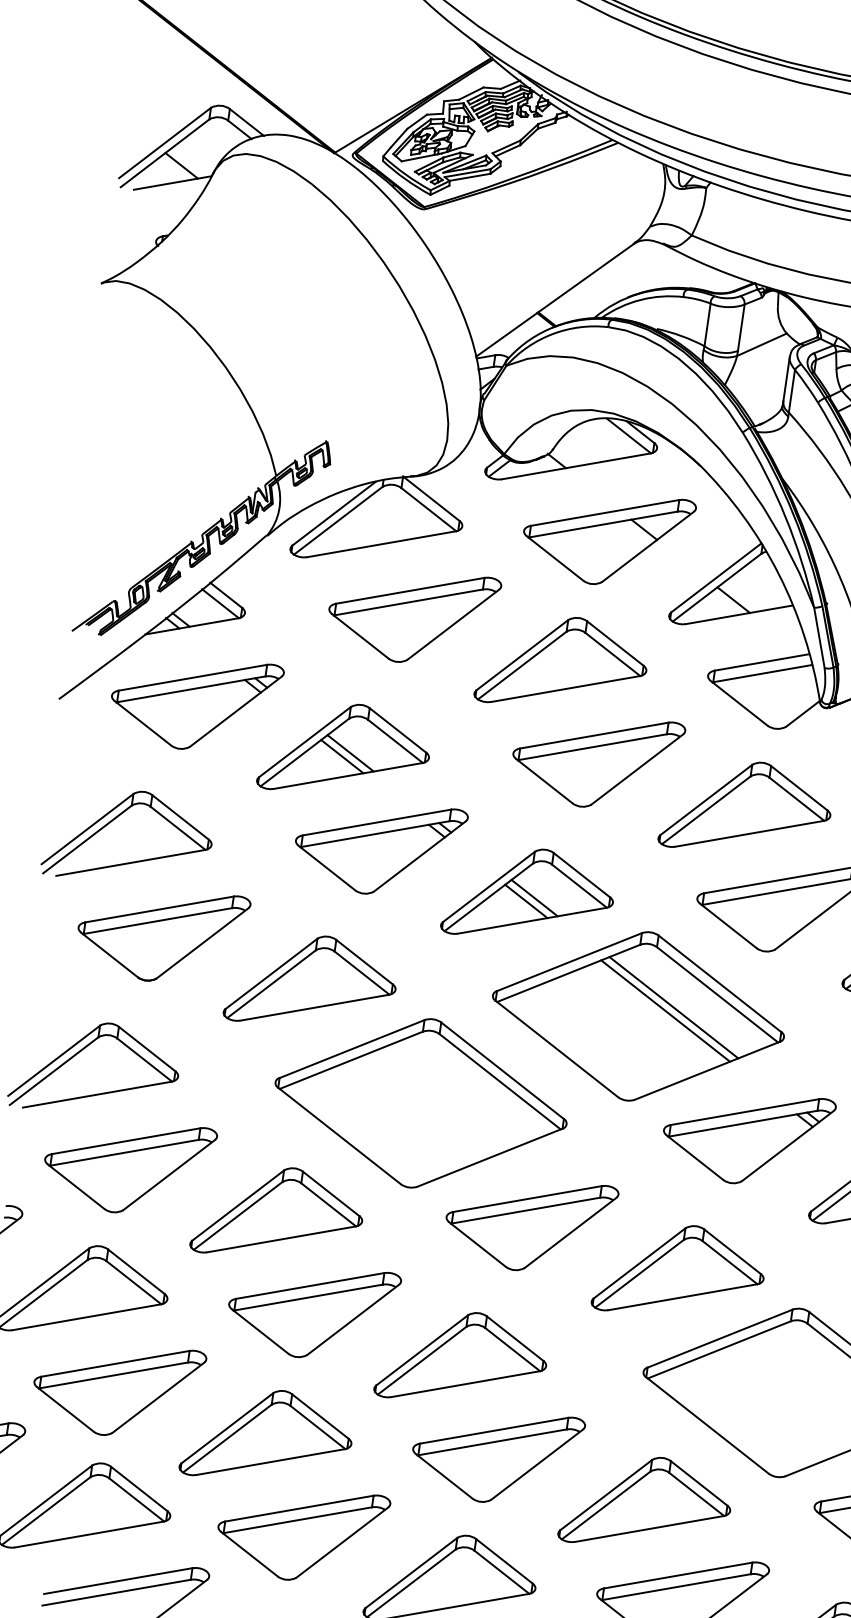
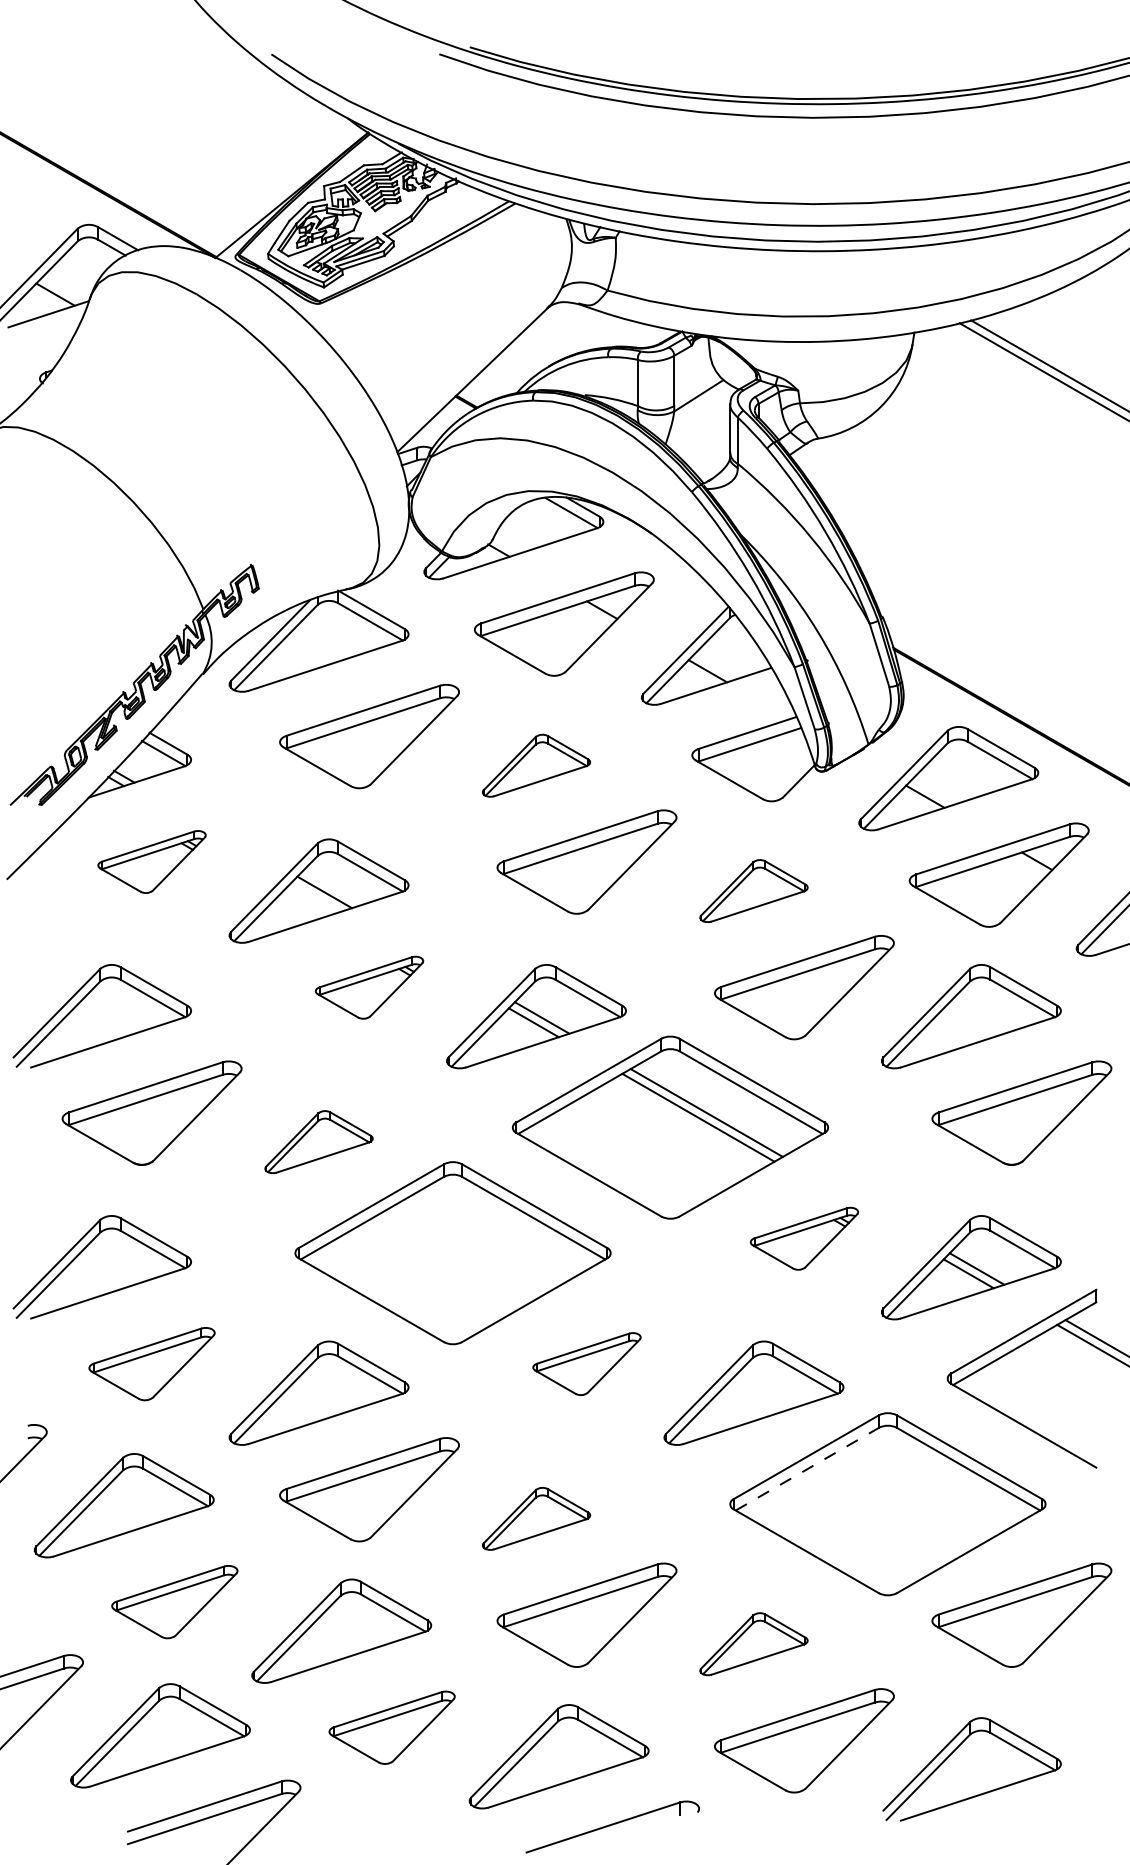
part: (562, 664) -> (536, 765), size x0.6
part: (194, 701) -> (151, 861), size x0.6
line: (342, 756) -> (316, 896), removed
part: (746, 808) -> (753, 890), size x0.6
part: (379, 847) -> (369, 987), size x0.6
part: (311, 982) -> (318, 1141), size x0.6
part: (747, 1136) -> (804, 1238), size x0.6
part: (128, 1165) -> (151, 1363), size x0.7
part: (529, 1222) -> (586, 1363), size x0.6
line: (719, 1350) -> (807, 1469), solid -> dashed
part: (462, 1359) -> (536, 1518), size x0.6
part: (117, 1387) -> (174, 1601), size x0.7
part: (646, 1503) -> (753, 1643), size x0.6
part: (301, 1532) -> (391, 1727), size x0.7

